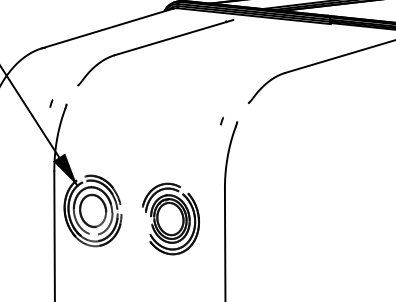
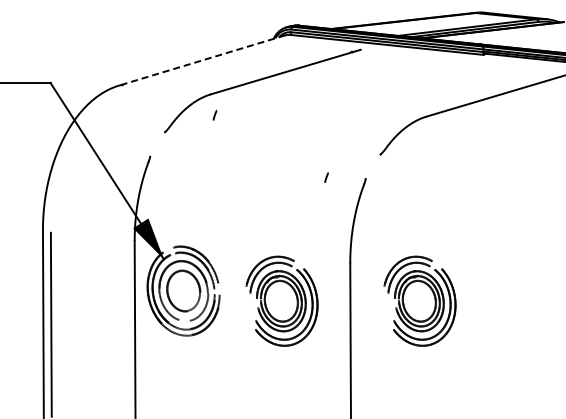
line: (107, 28) -> (202, 60), solid -> dashed
curve: (51, 102) -> (214, 114), moved
curve: (221, 121) -> (326, 177), moved
part: (279, 218) -> (419, 300), added

